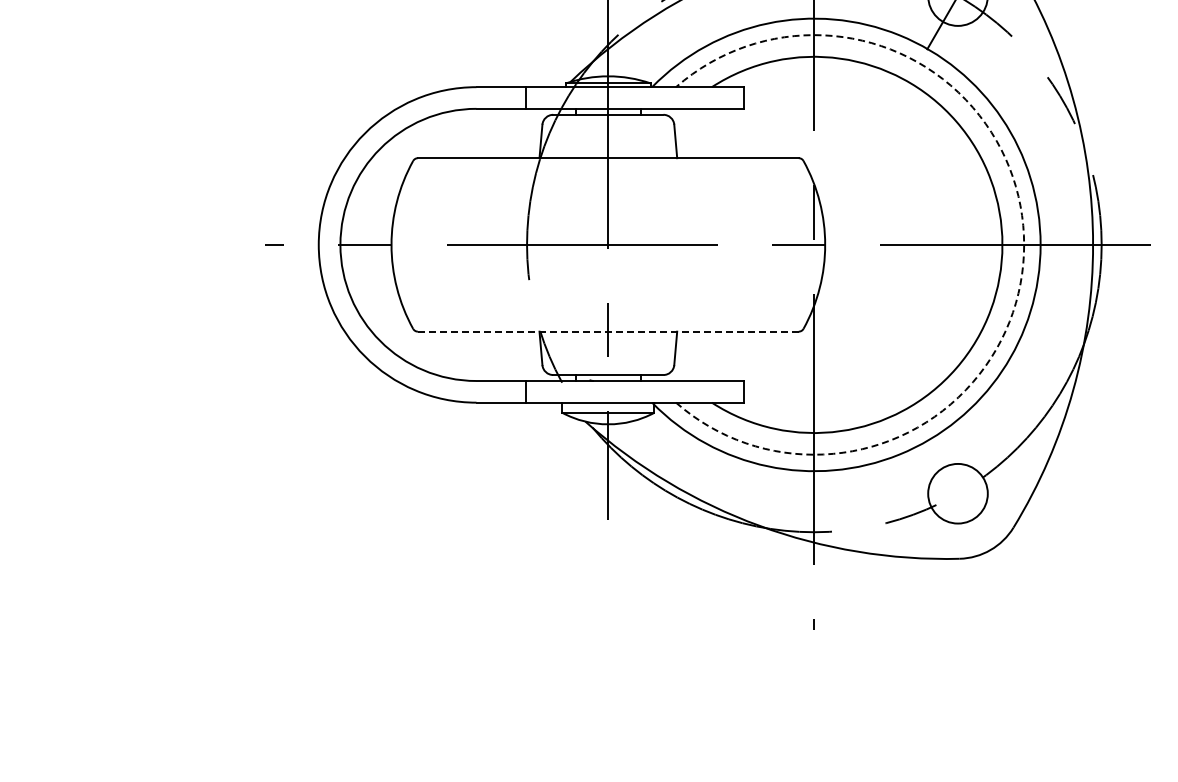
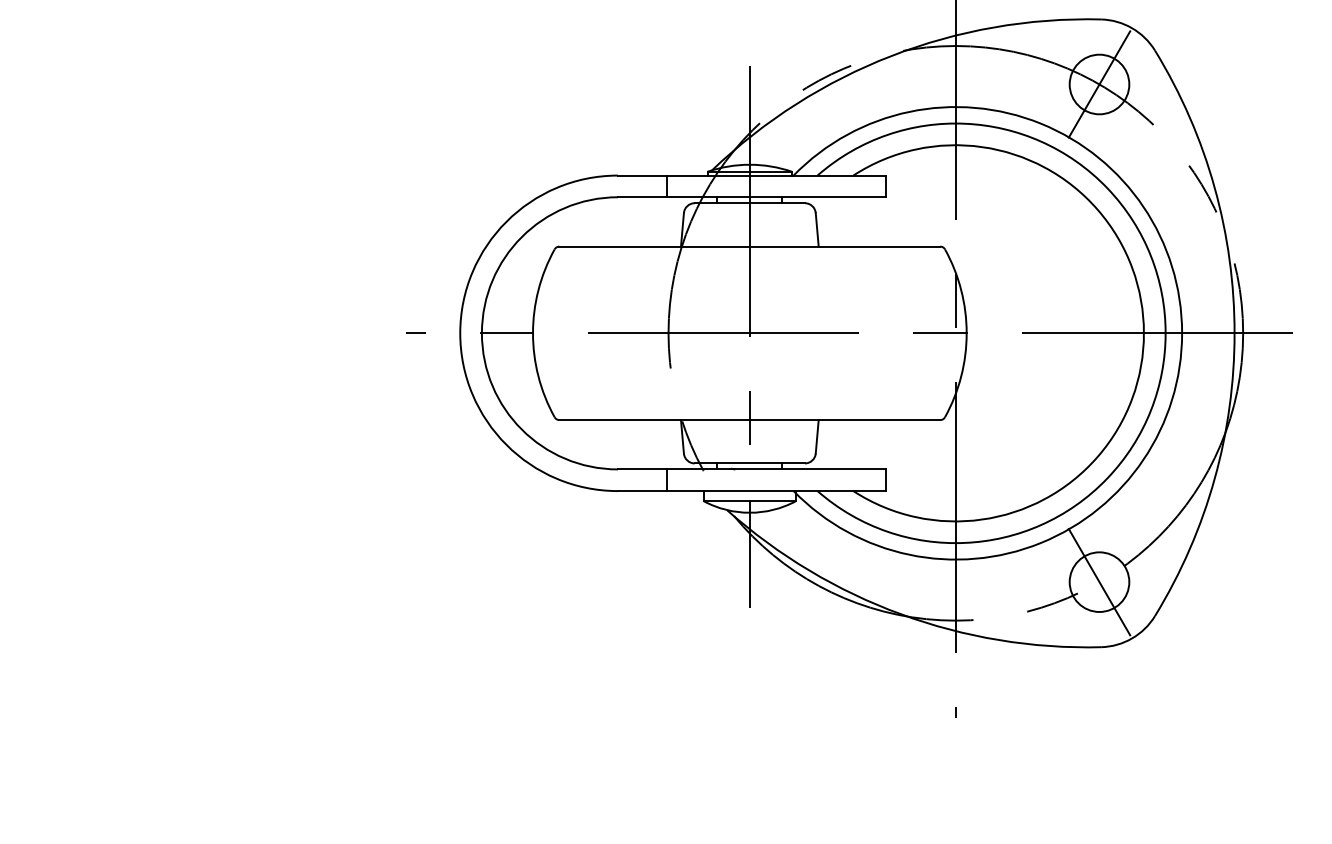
arc: (1024, 245) -> (1165, 333), dashed -> solid
line: (608, 332) -> (749, 420), dashed -> solid
line: (958, 494) -> (1099, 582), added

